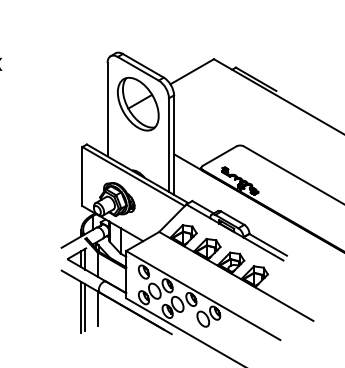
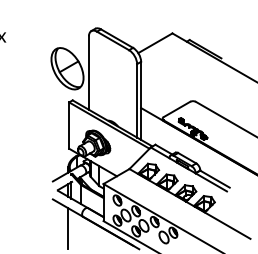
part: (138, 103) -> (67, 68), moved
line: (85, 307) -> (71, 228), removed
line: (97, 308) -> (81, 229), removed

